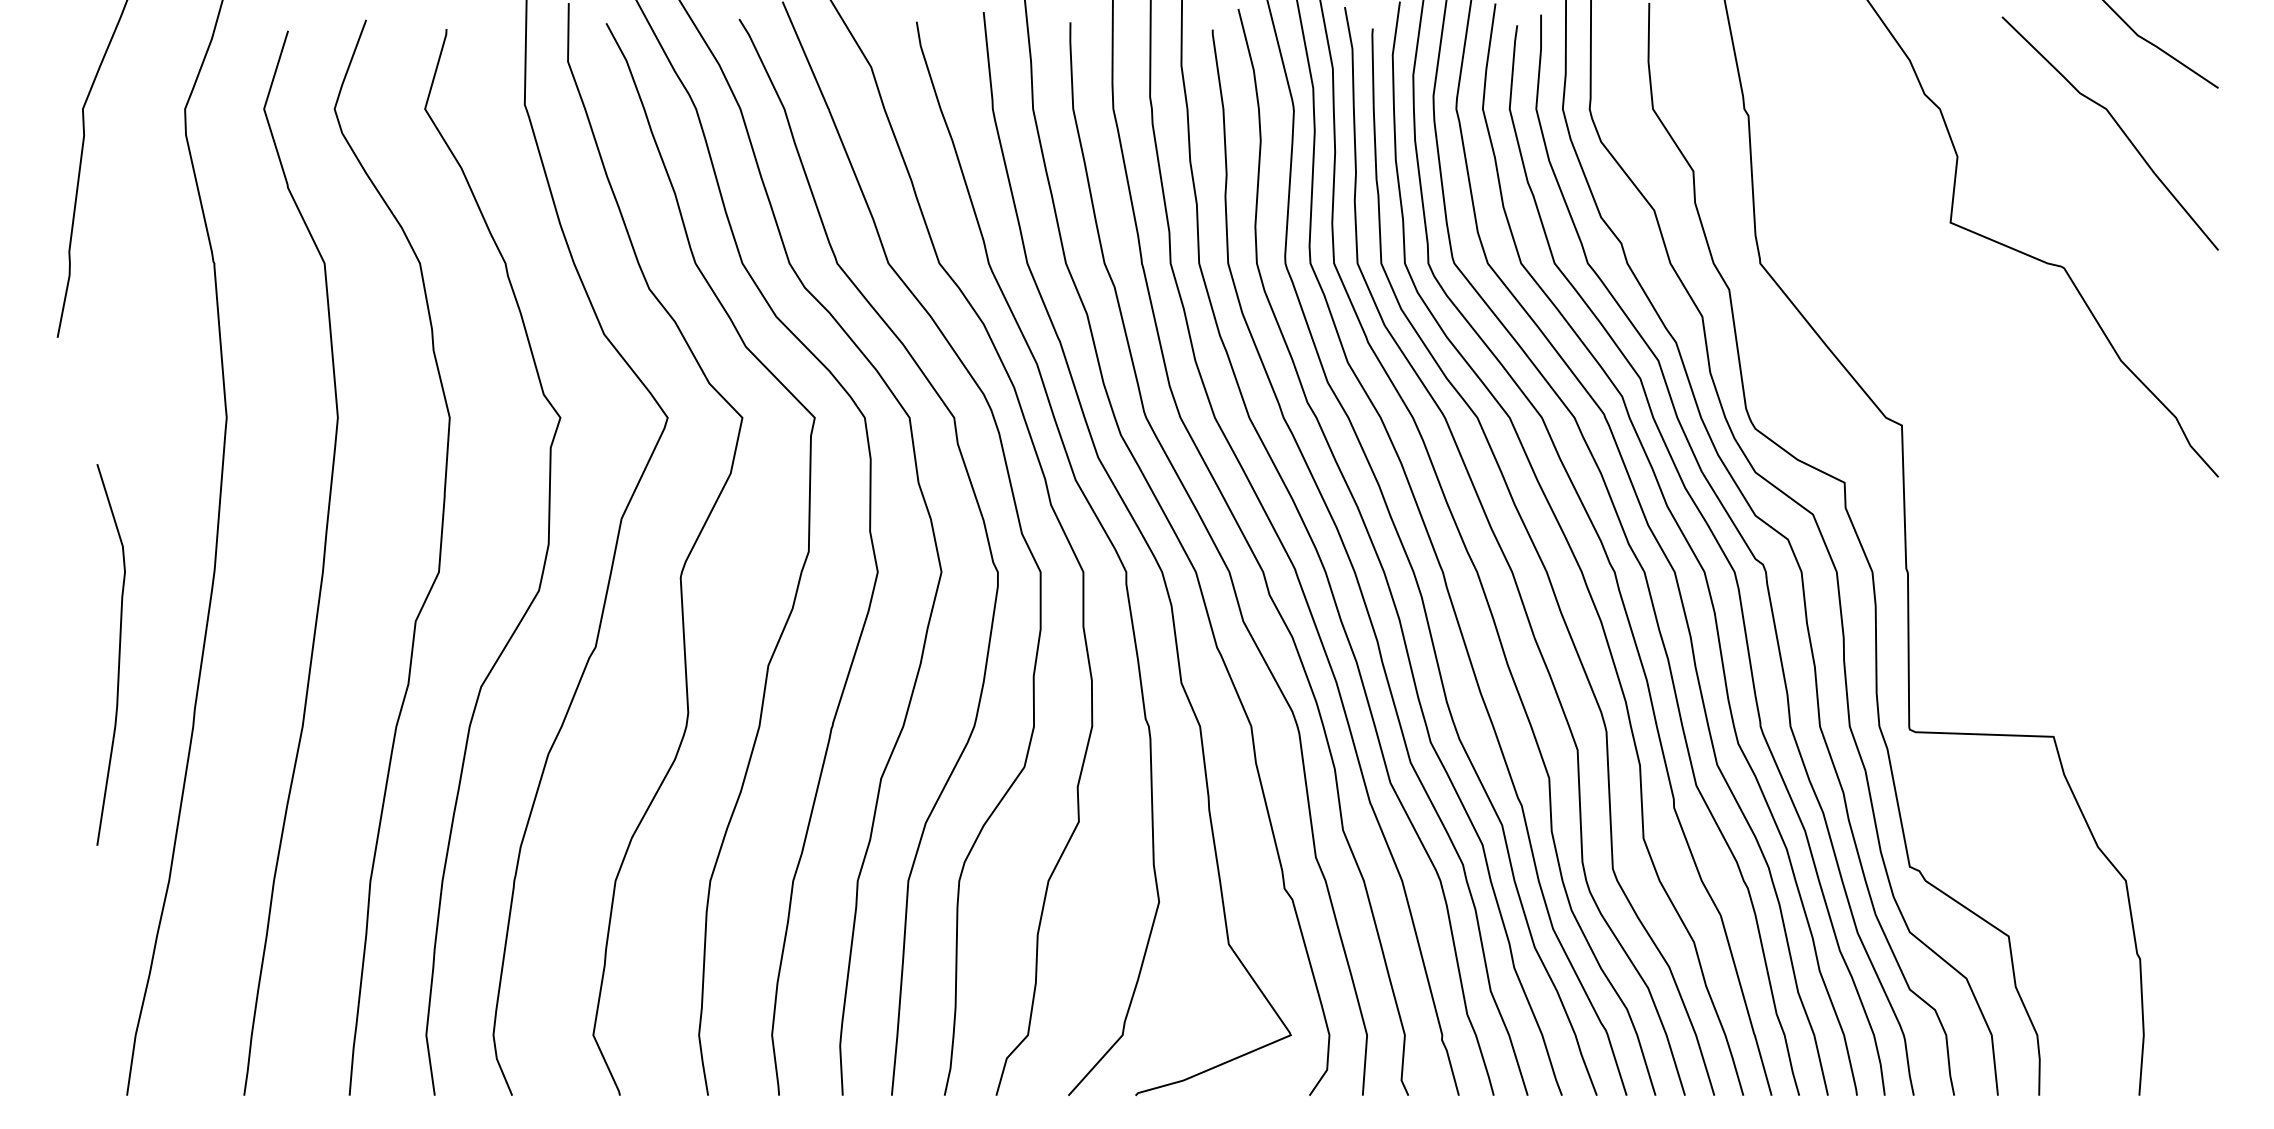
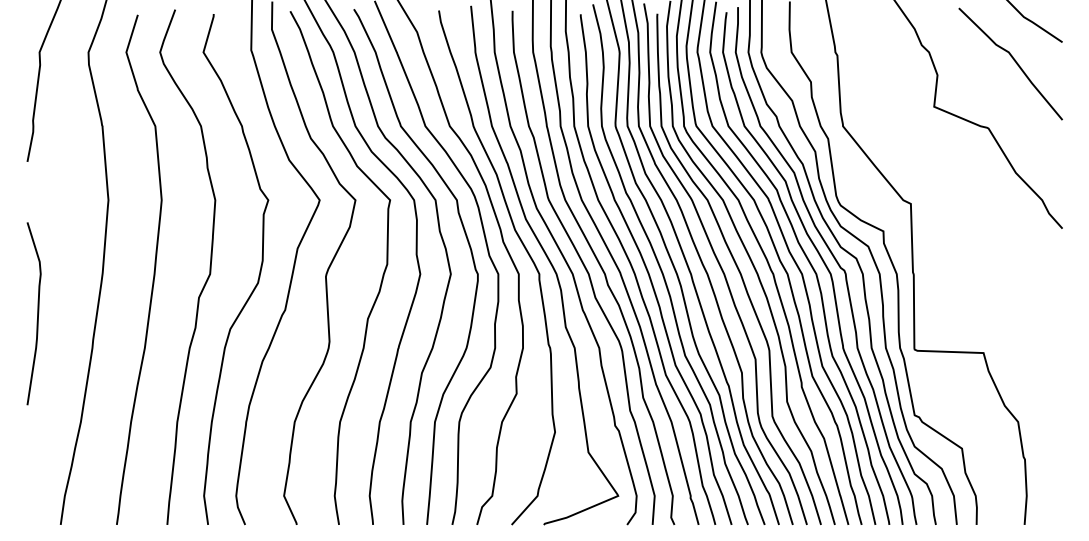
curve: (118, 654) -> (37, 313), moved

